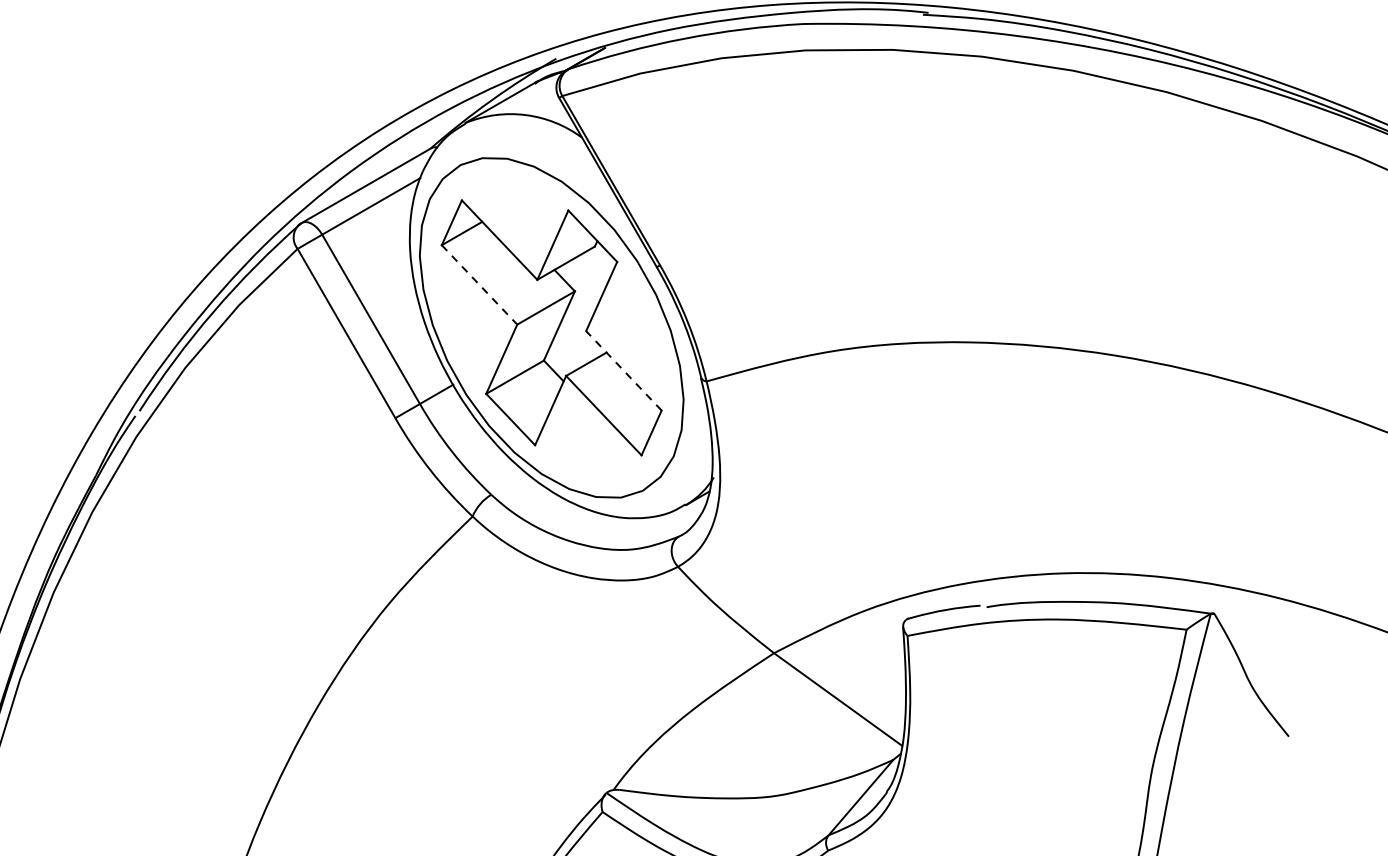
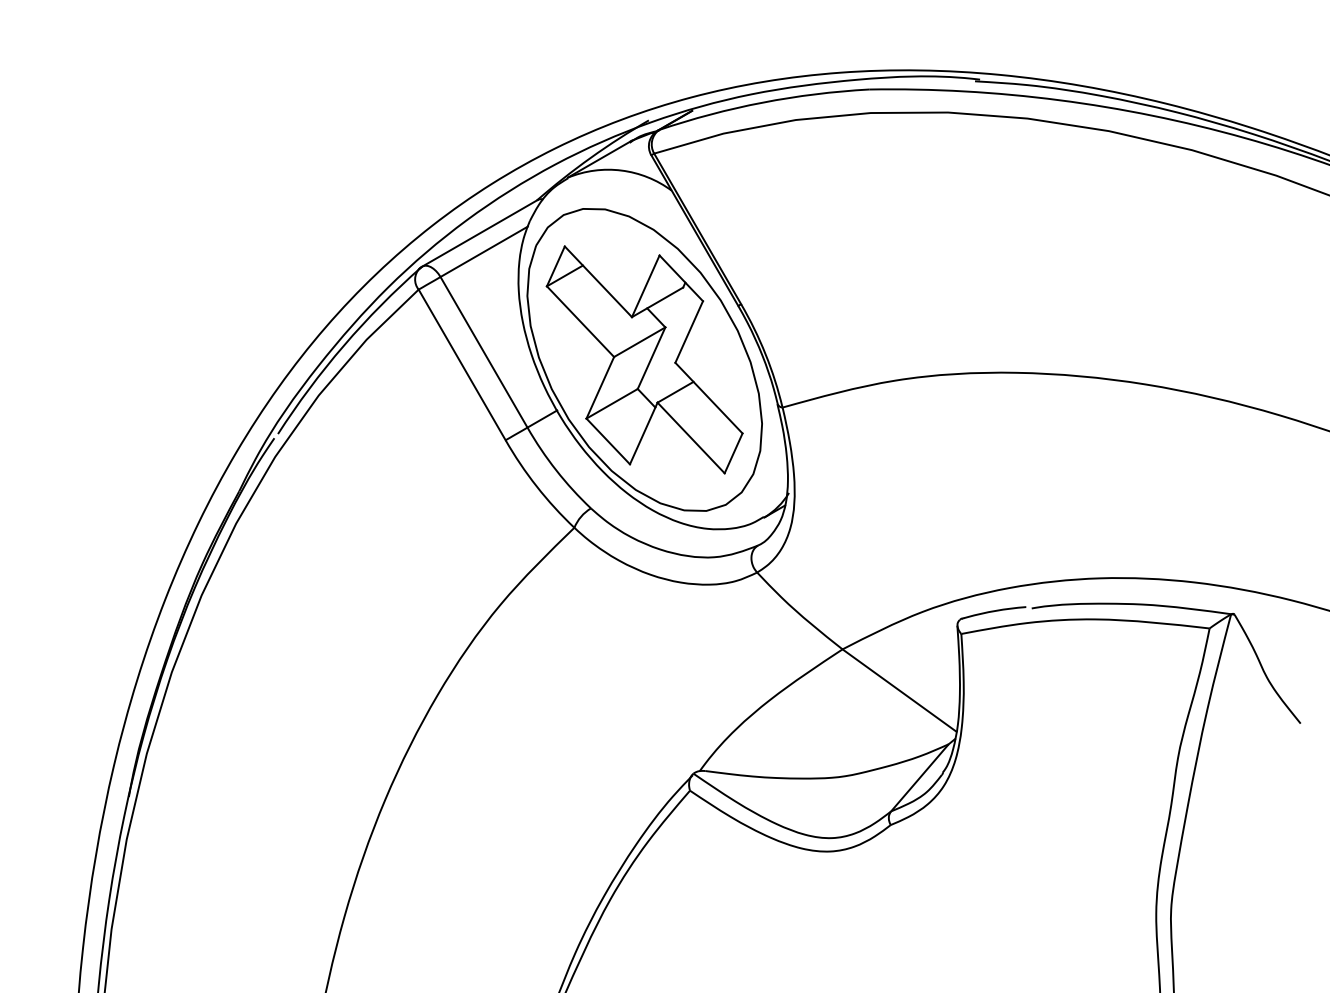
line: (479, 284) -> (580, 321), dashed -> solid
line: (623, 371) -> (708, 398), dashed -> solid

